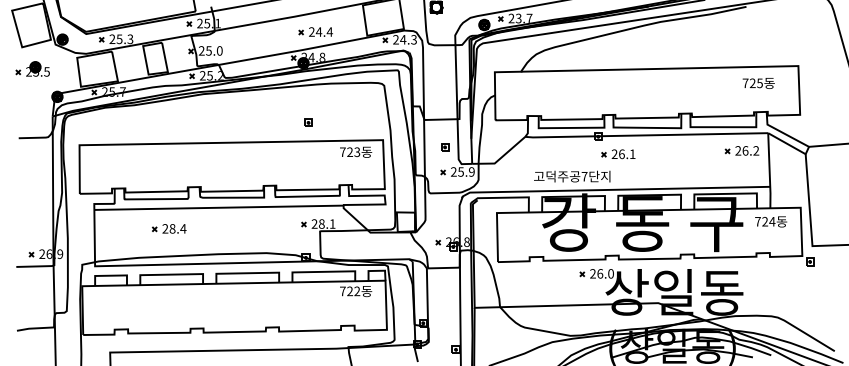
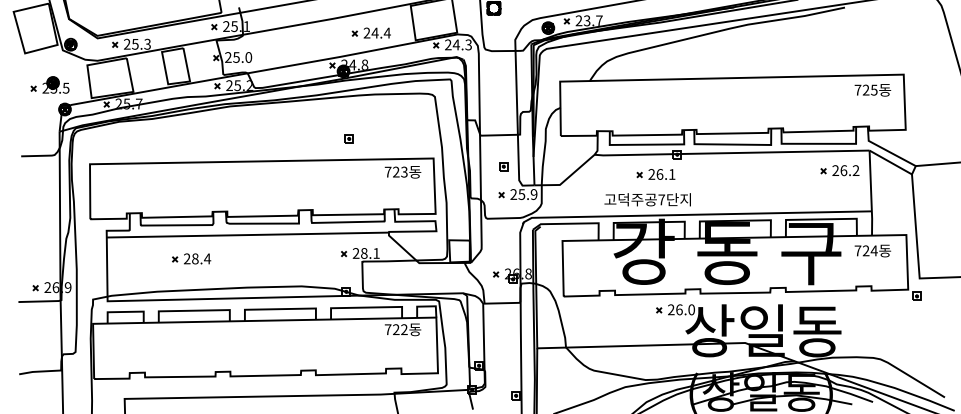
part: (314, 31) -> (370, 32), moved
part: (32, 68) -> (49, 84), moved
text: (758, 83) -> (872, 90), moved
part: (617, 154) -> (655, 174), moved

